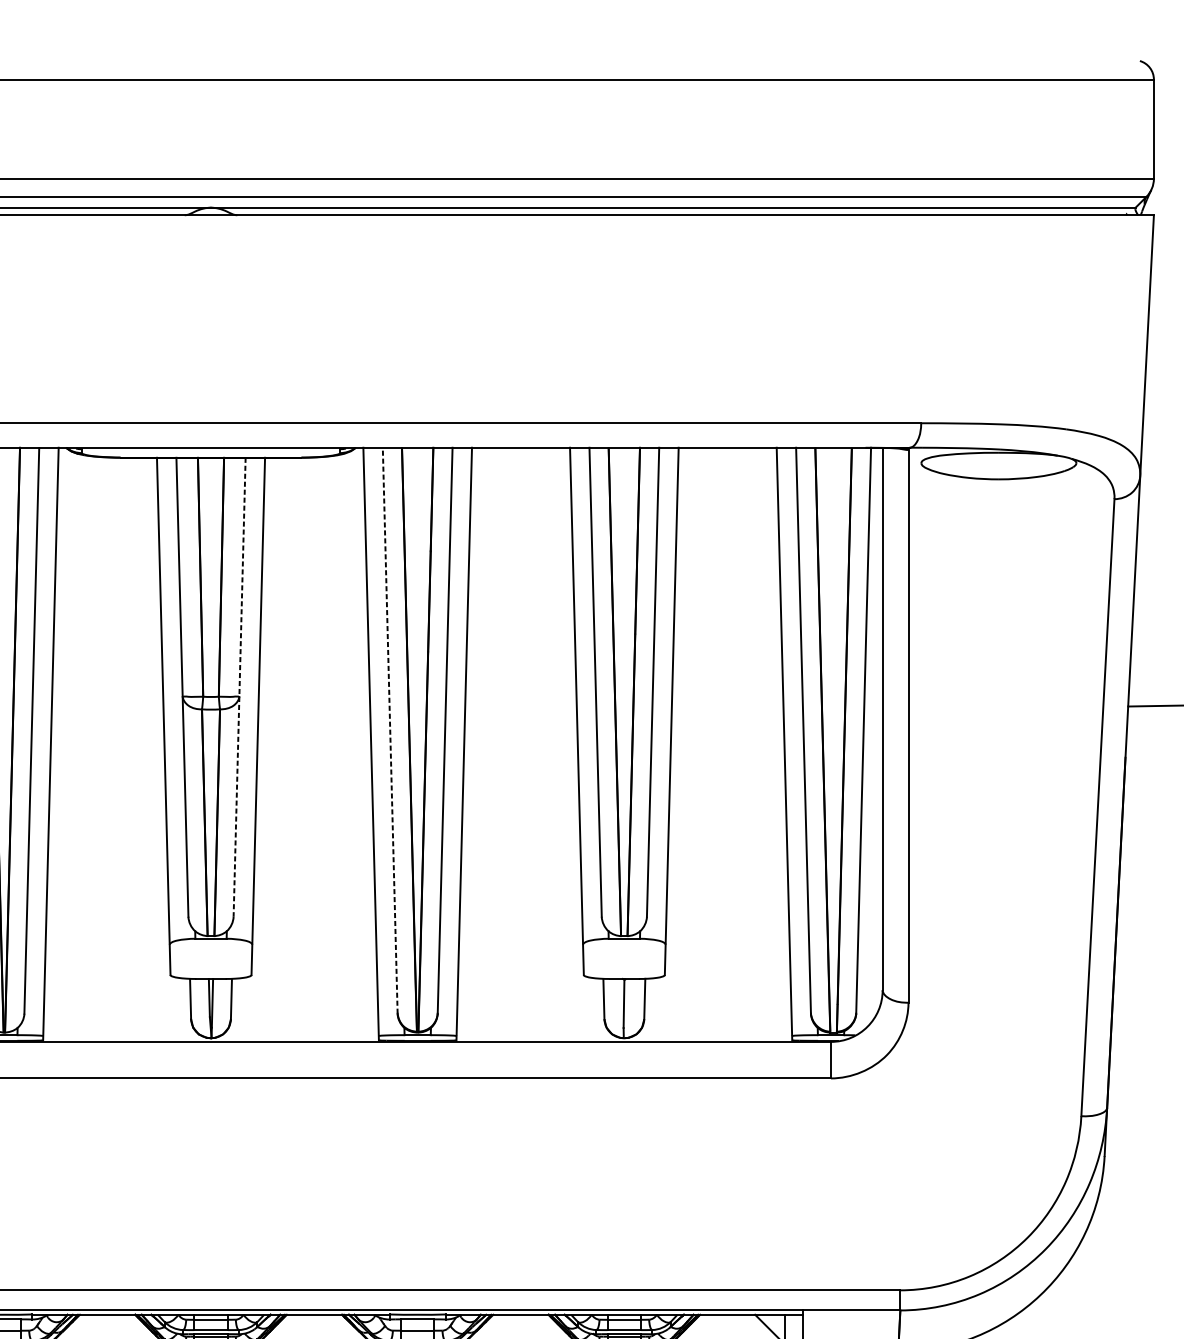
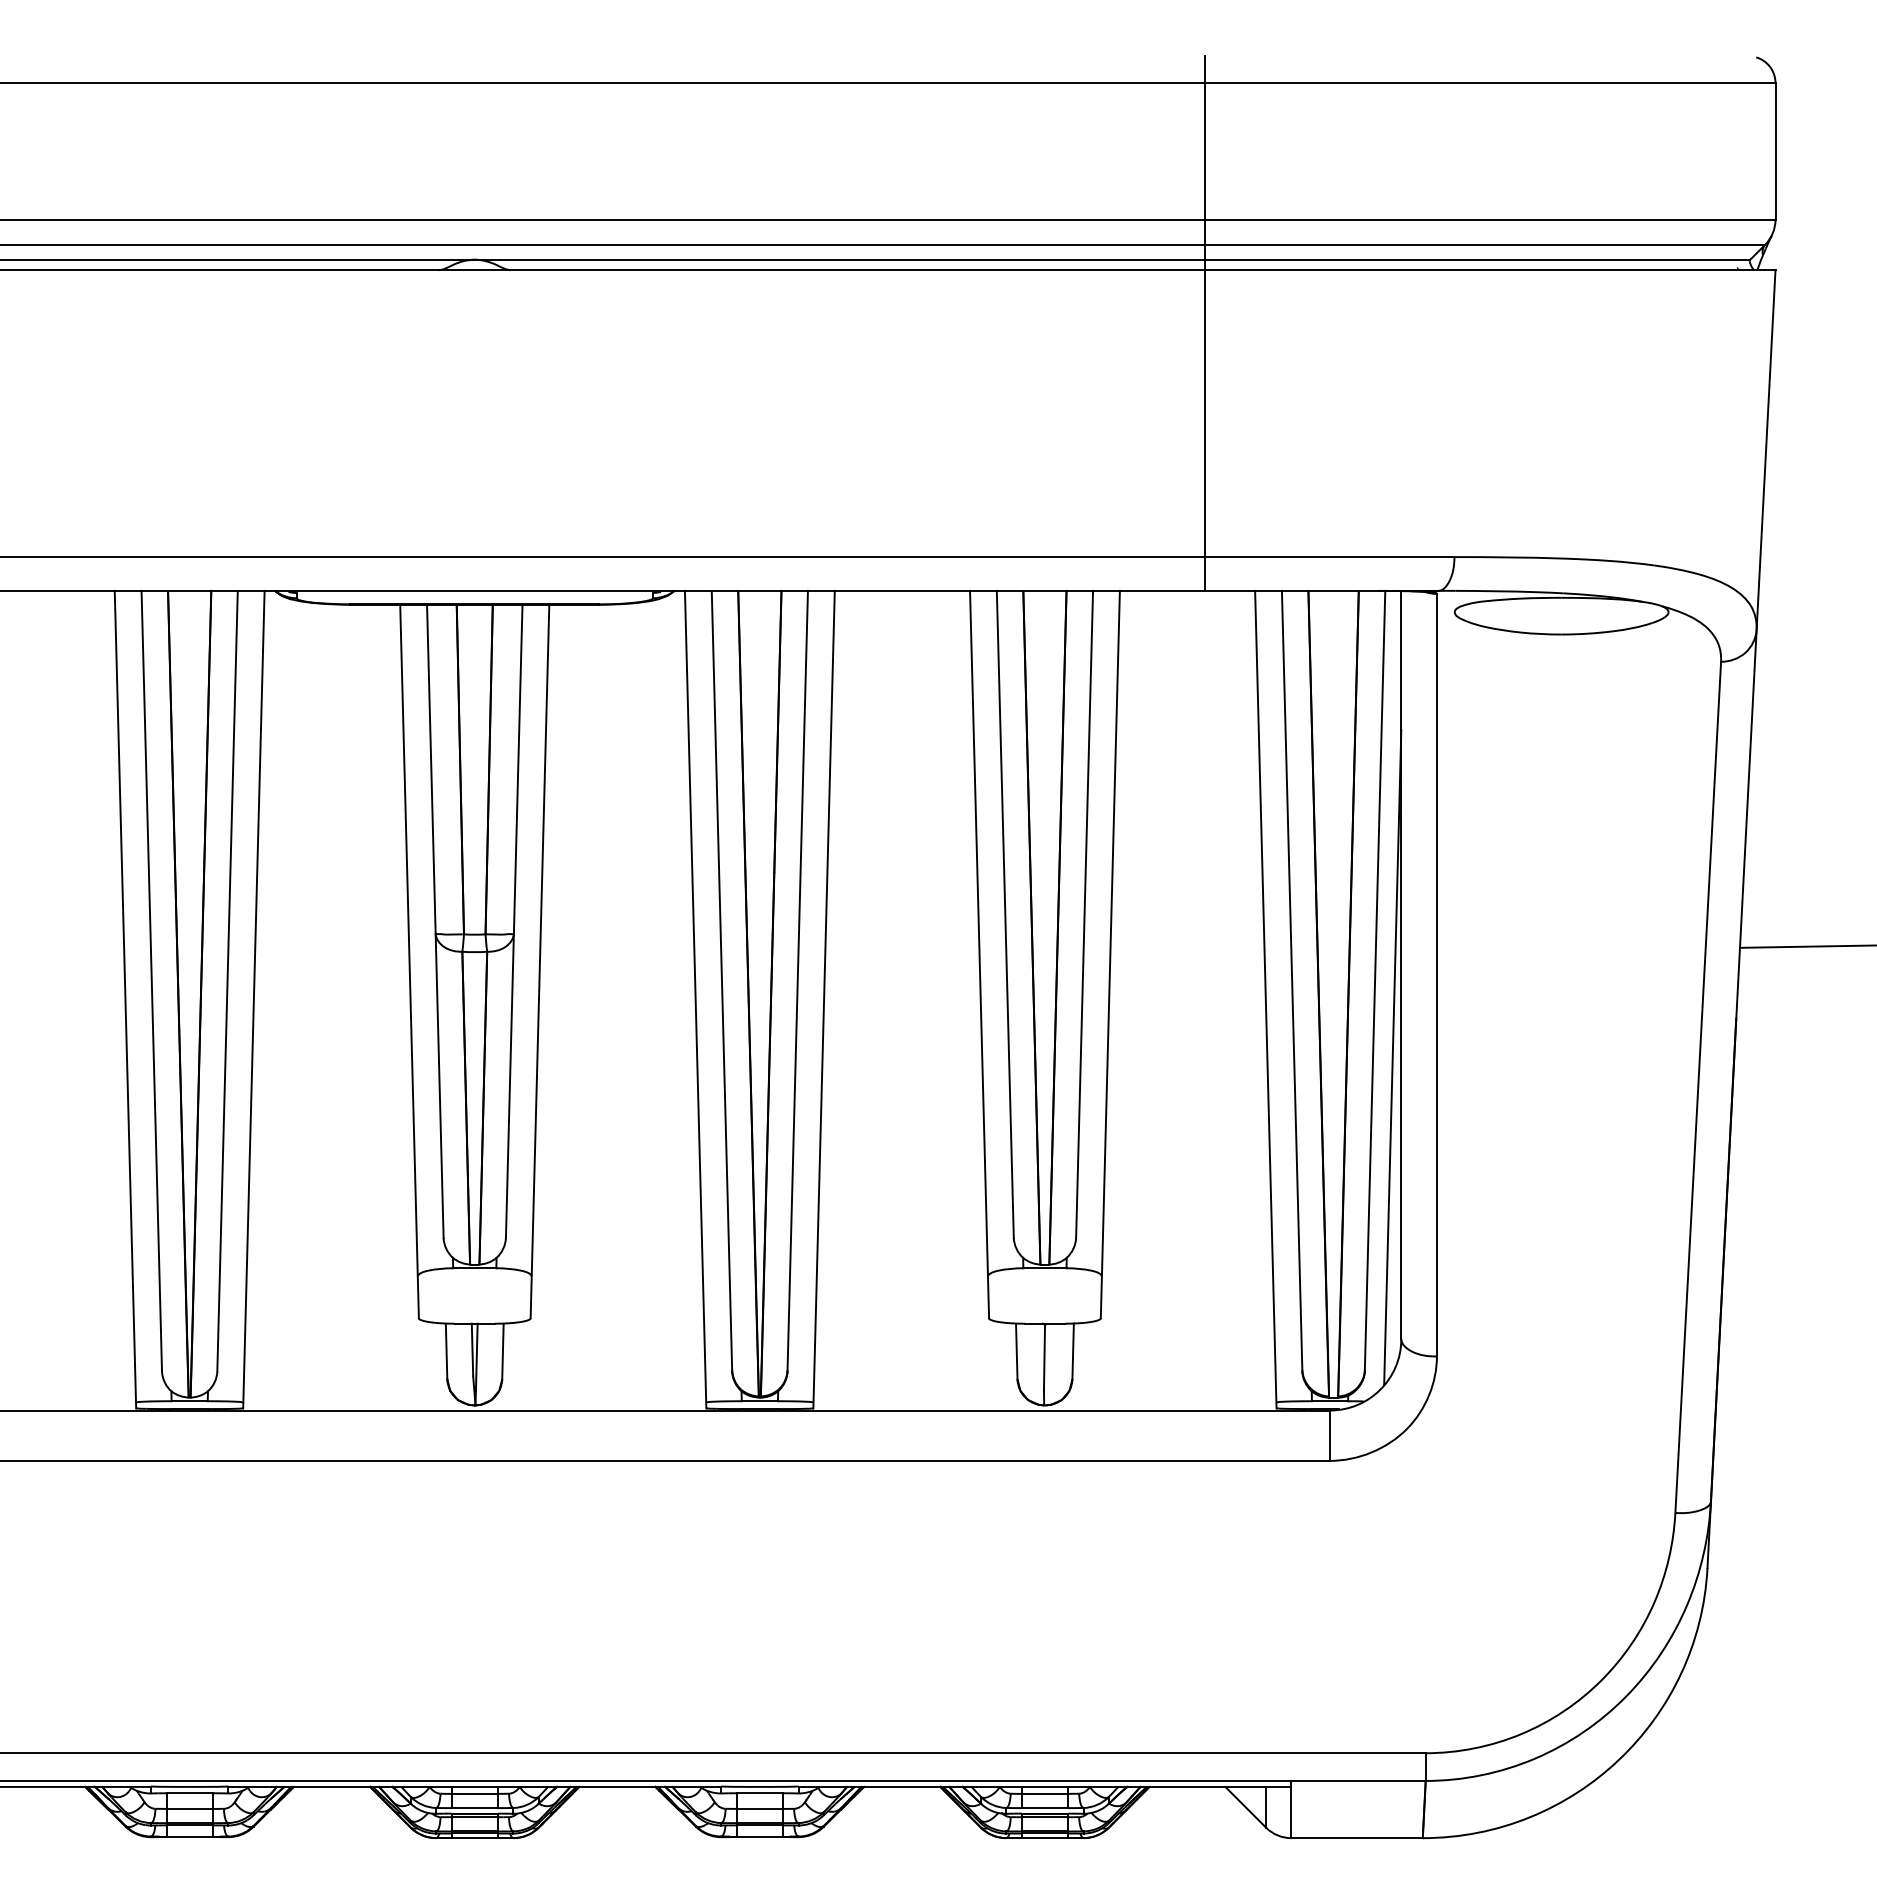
line: (740, 253) -> (1205, 323), added
line: (239, 687) -> (514, 921), dashed -> solid
line: (389, 730) -> (721, 980), dashed -> solid
line: (876, 786) -> (1392, 1057), added

